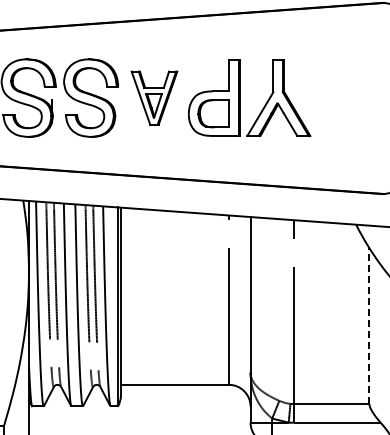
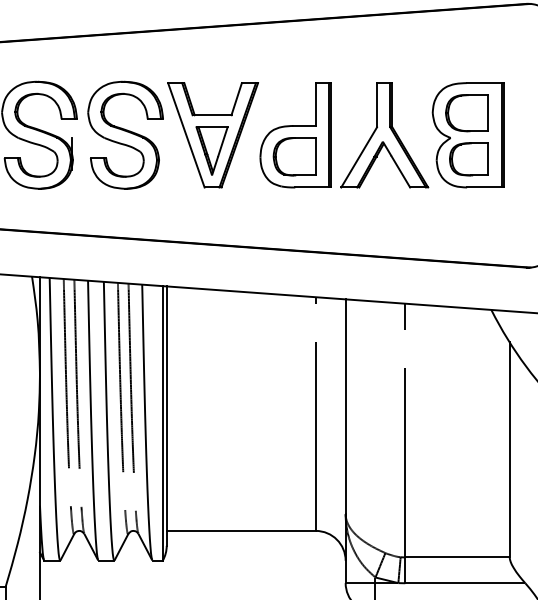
part: (154, 97) -> (213, 134), size x1.43
part: (338, 97) -> (467, 134), added
line: (369, 326) -> (509, 450), dashed -> solid

